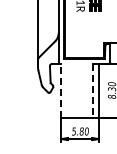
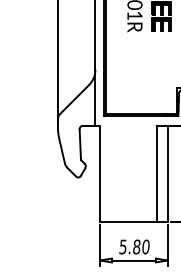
line: (61, 90) -> (100, 173), dashed -> solid
line: (93, 90) -> (157, 173), dashed -> solid

